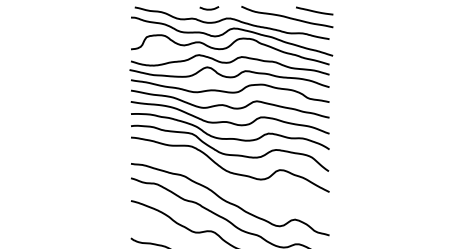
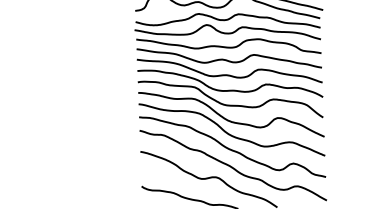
curve: (228, 185) -> (230, 134), added

